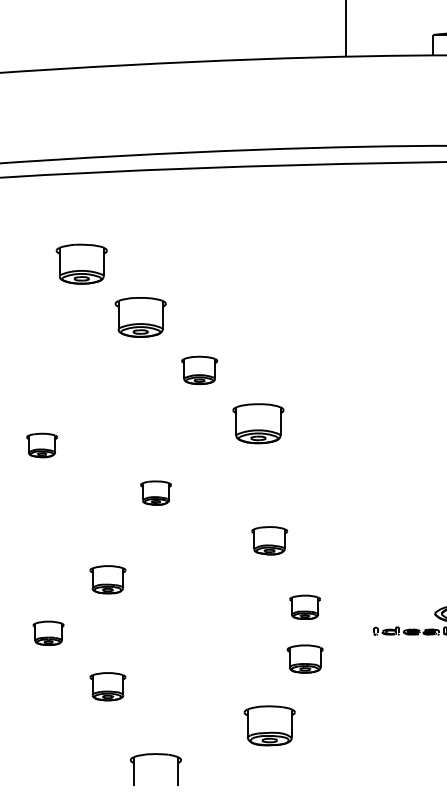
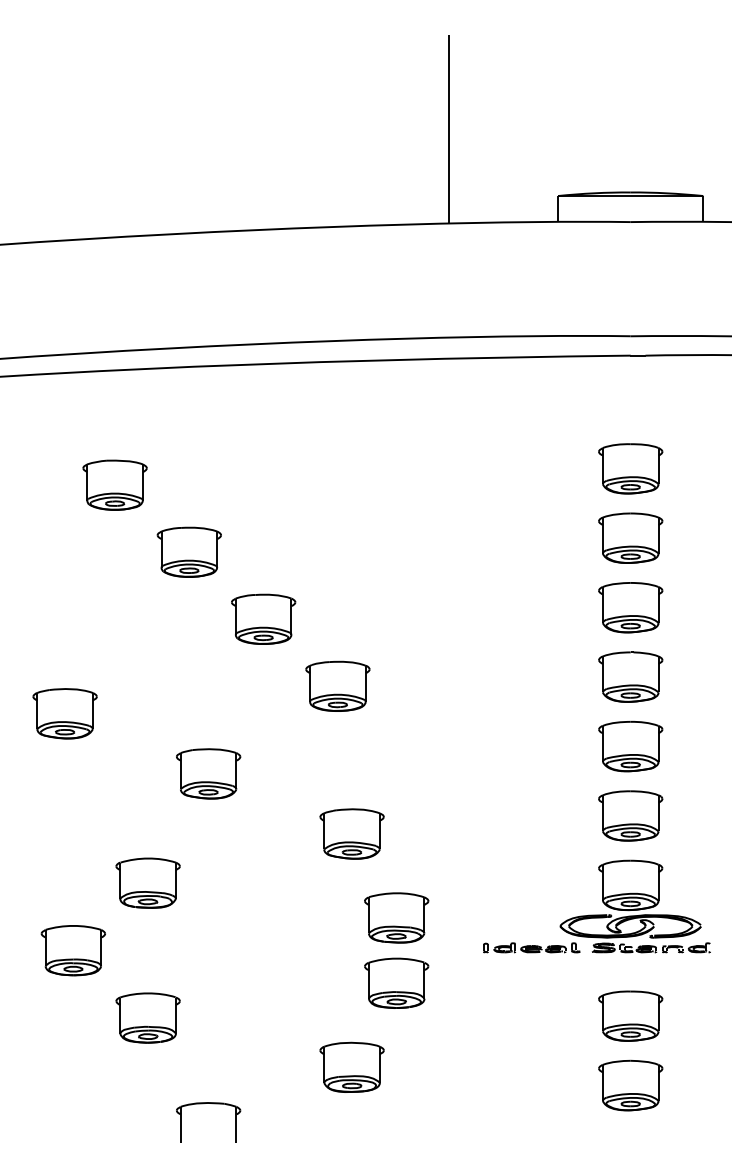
part: (199, 369) -> (263, 618), size x1.43
part: (41, 445) -> (64, 713), size x1.67
part: (155, 492) -> (208, 773), size x1.67
part: (269, 540) -> (351, 833), size x1.43
part: (107, 579) -> (147, 882), size x1.43
part: (304, 606) -> (396, 917), size x1.67
part: (48, 633) -> (72, 950), size x1.67
part: (304, 658) -> (396, 982), size x1.43
part: (107, 686) -> (147, 1017), size x1.43

